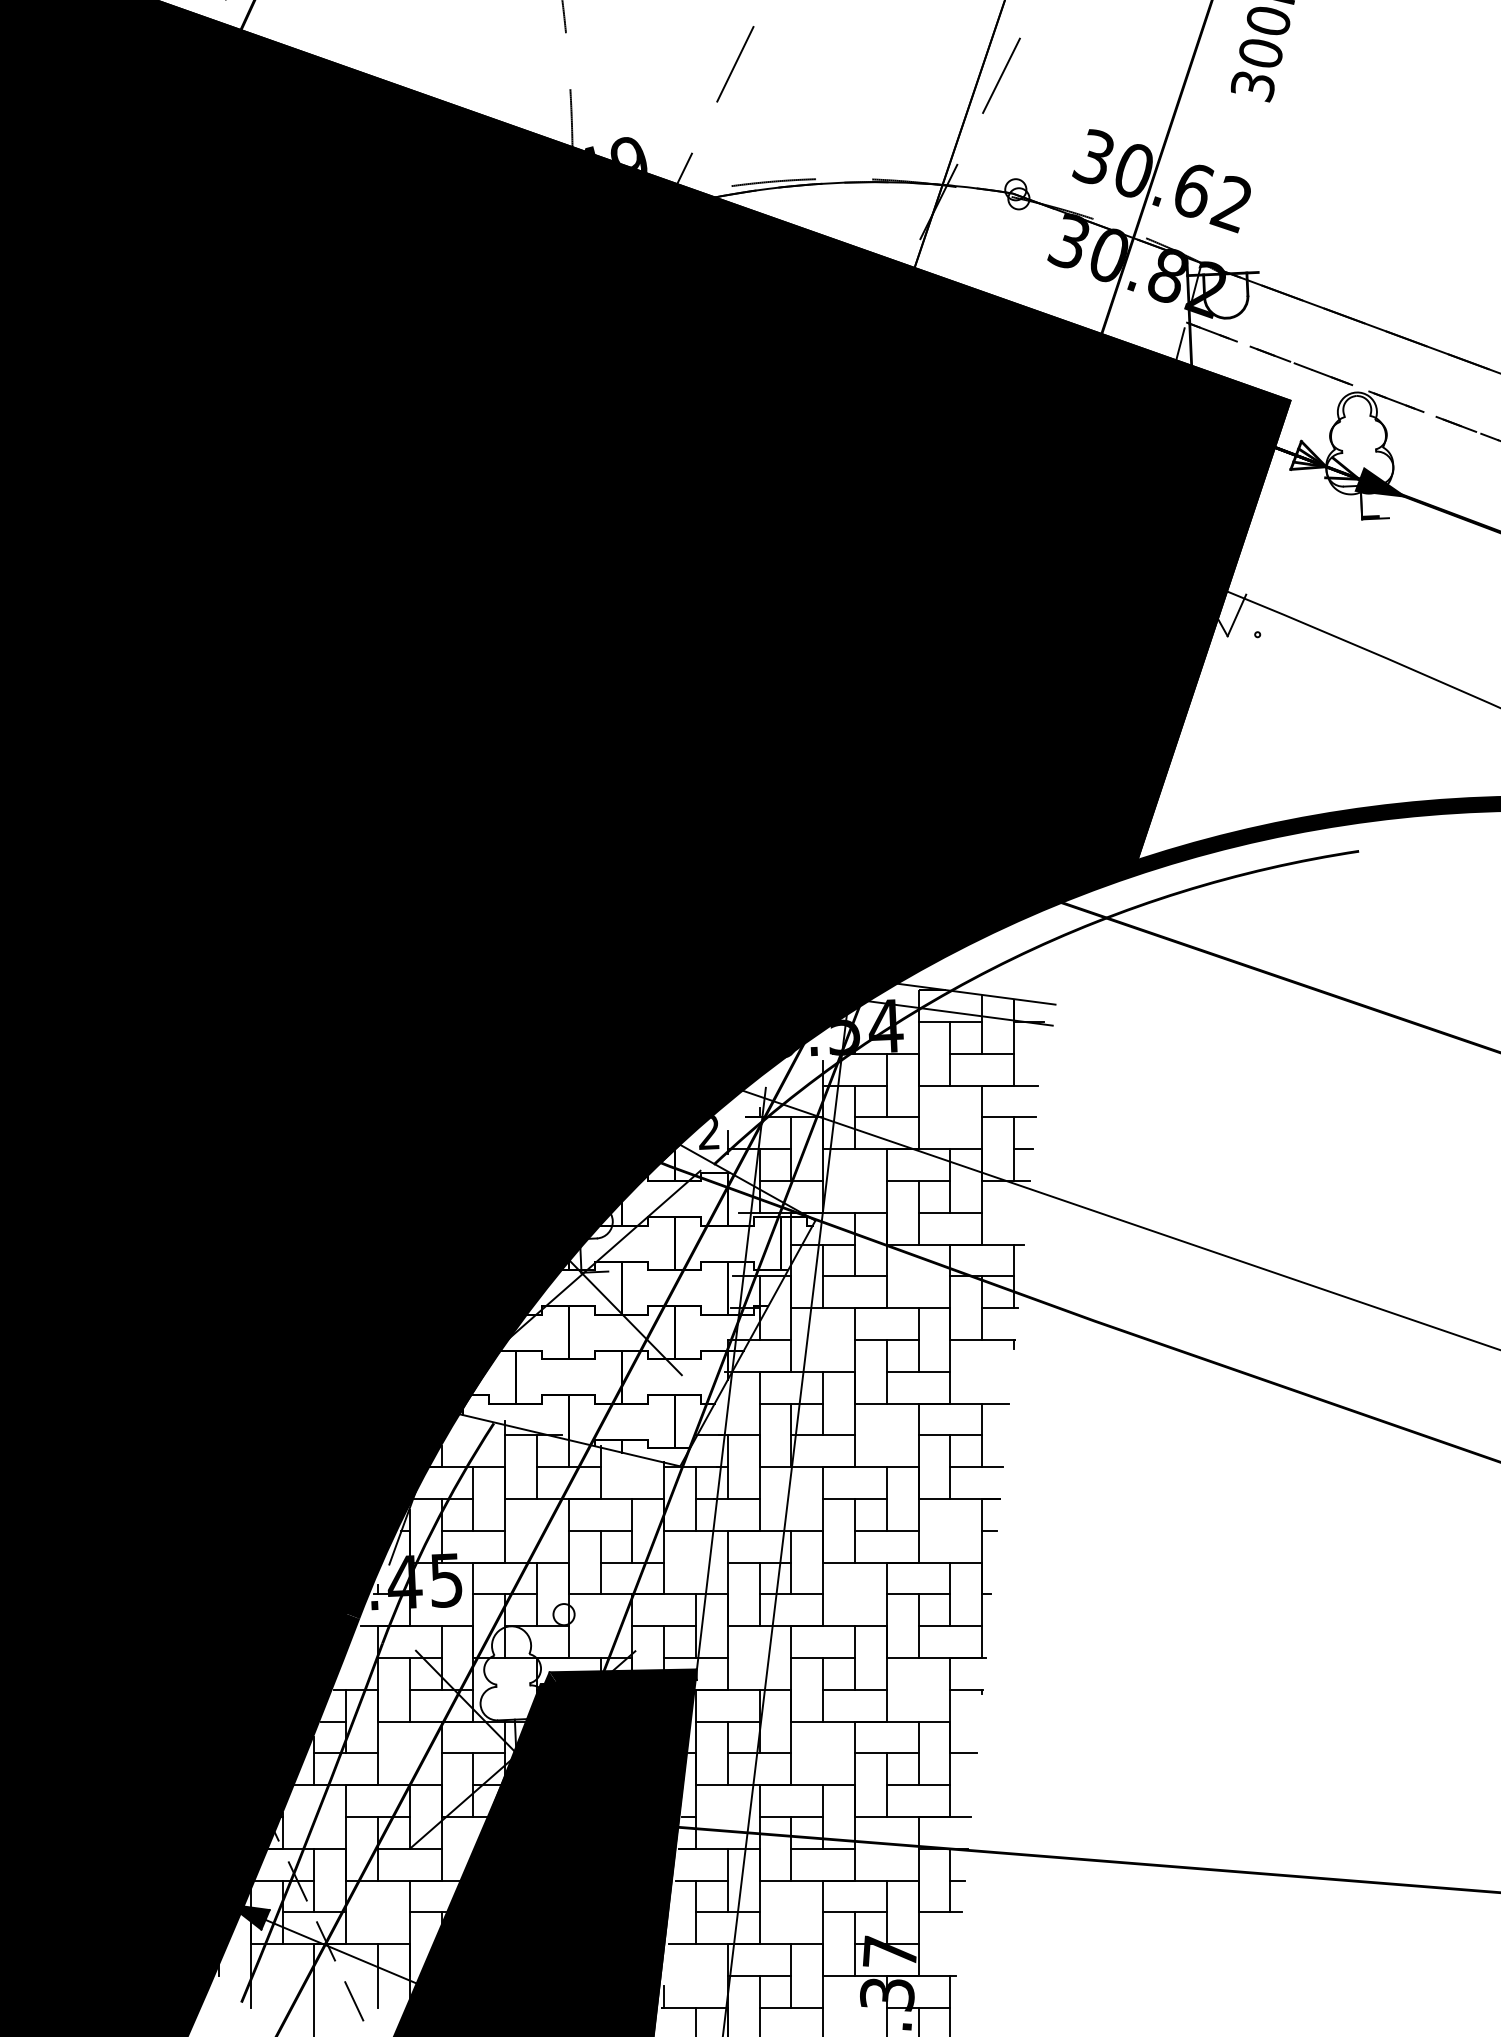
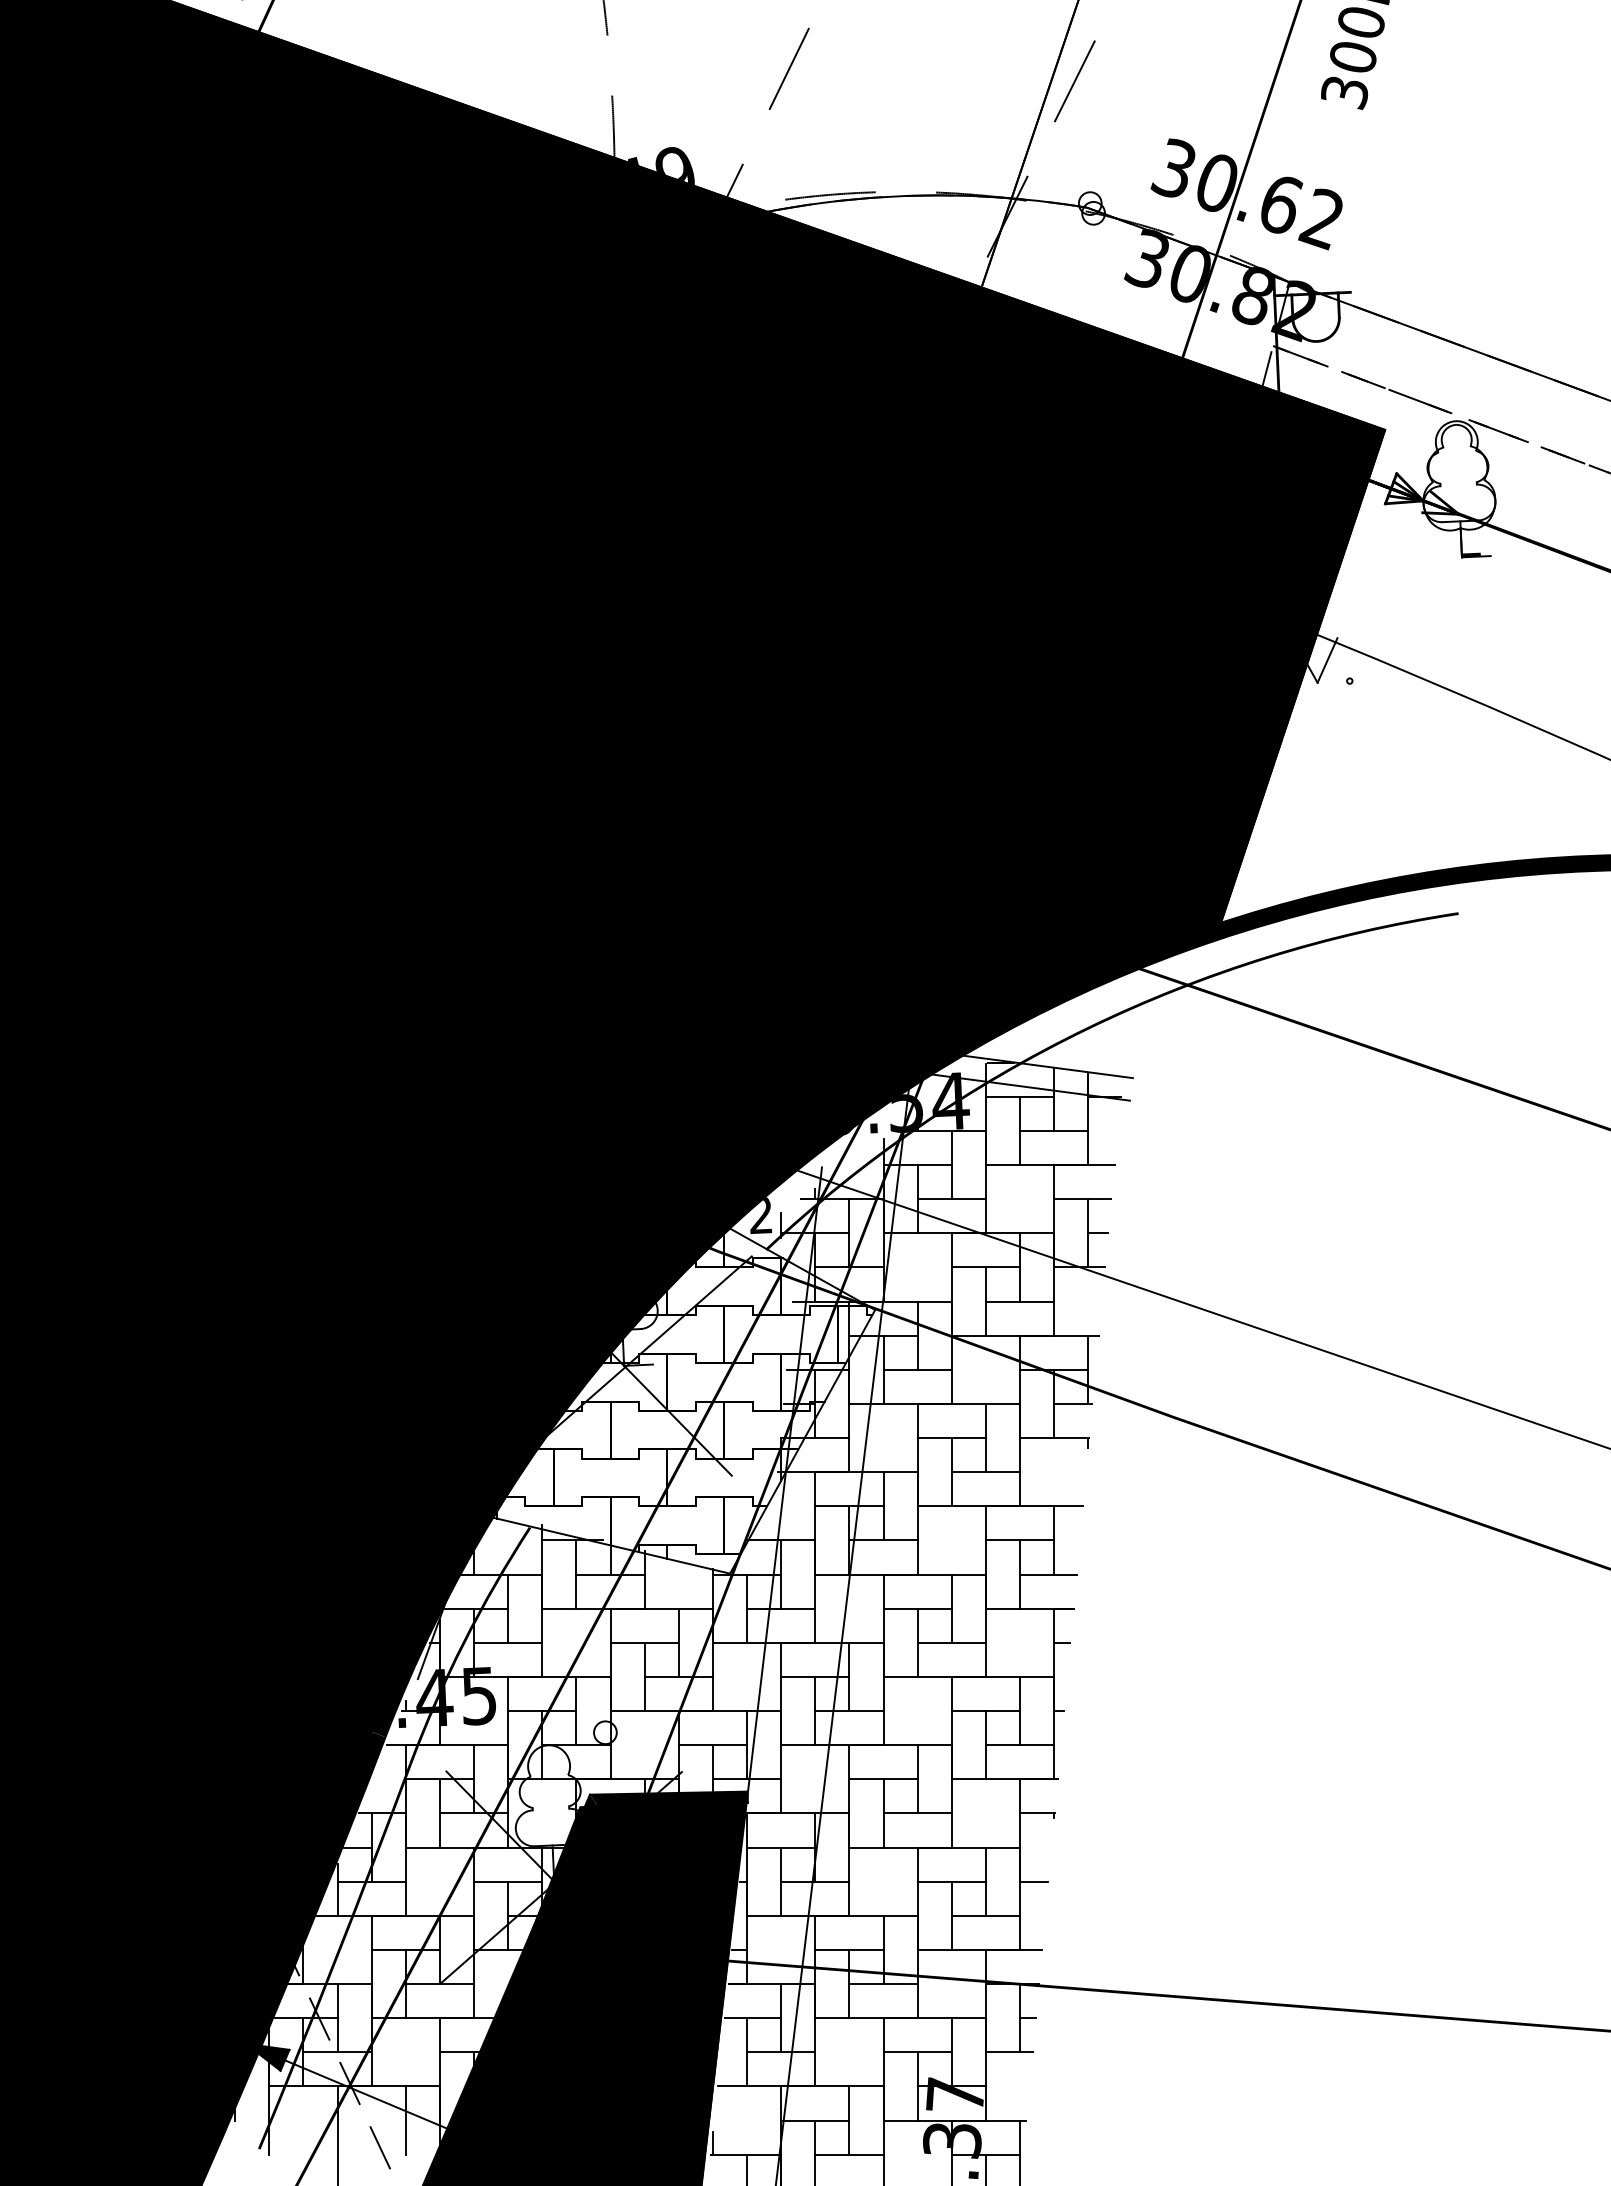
fill: (1381, 482) -> (1482, 517), removed

